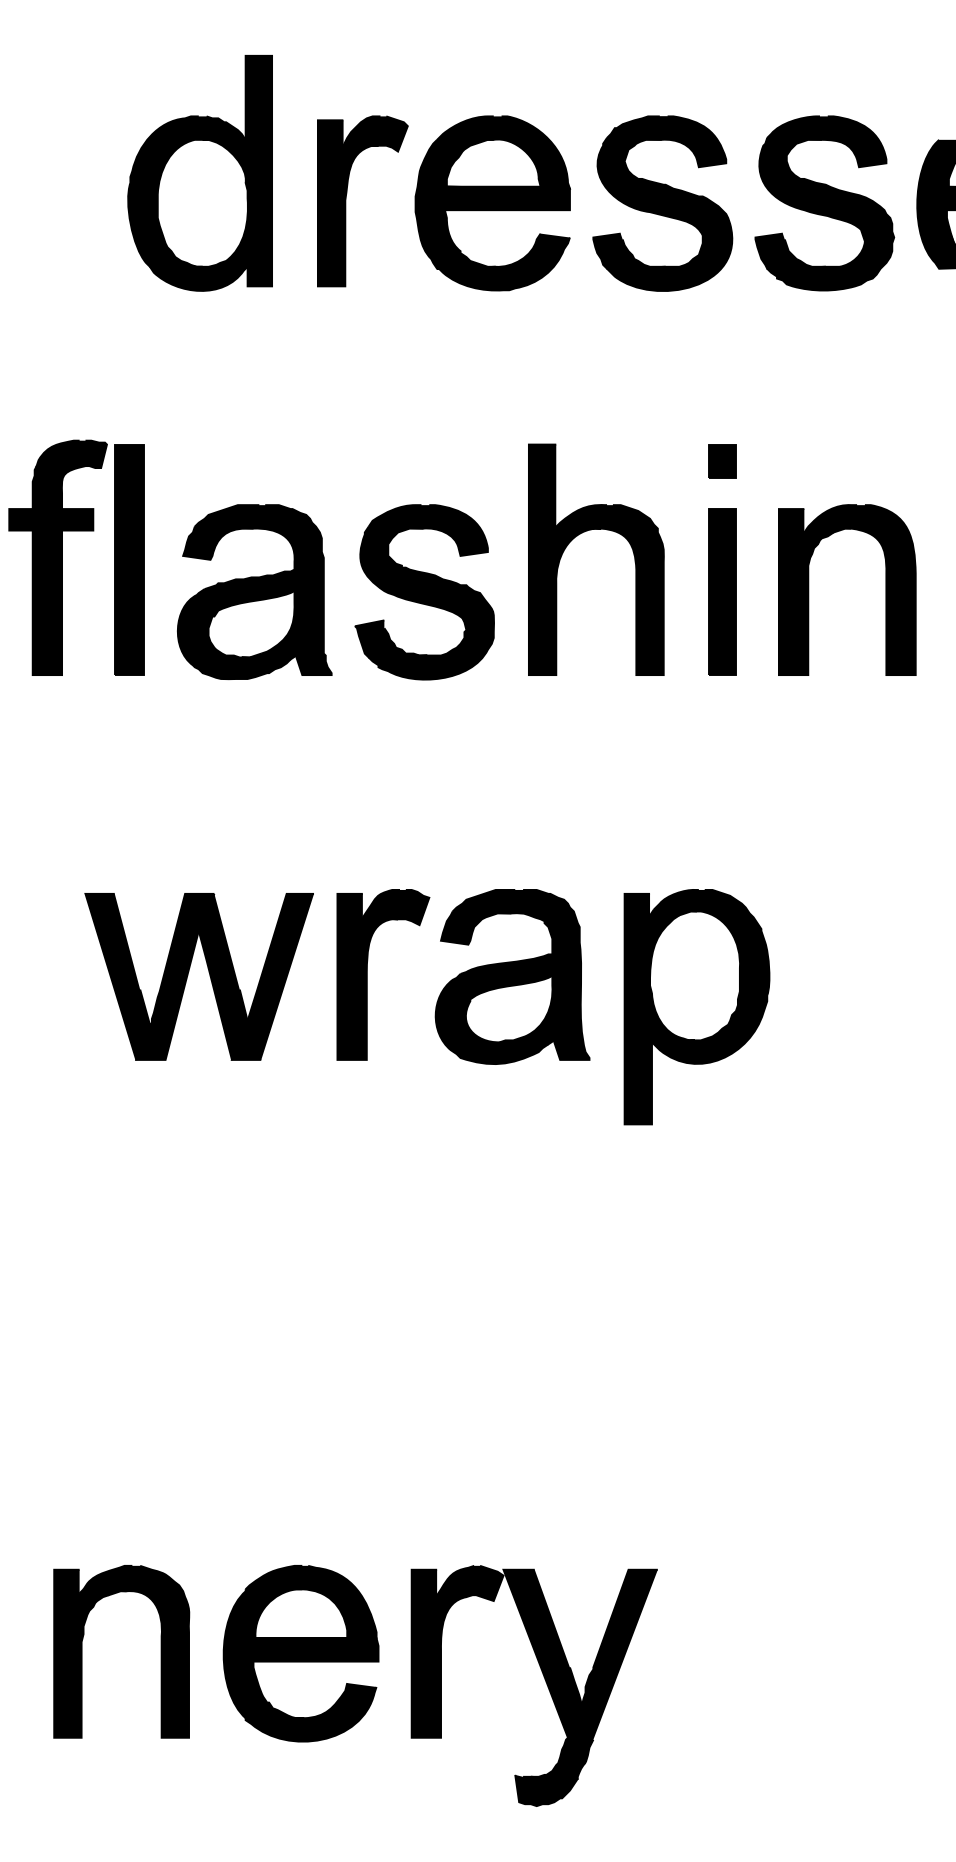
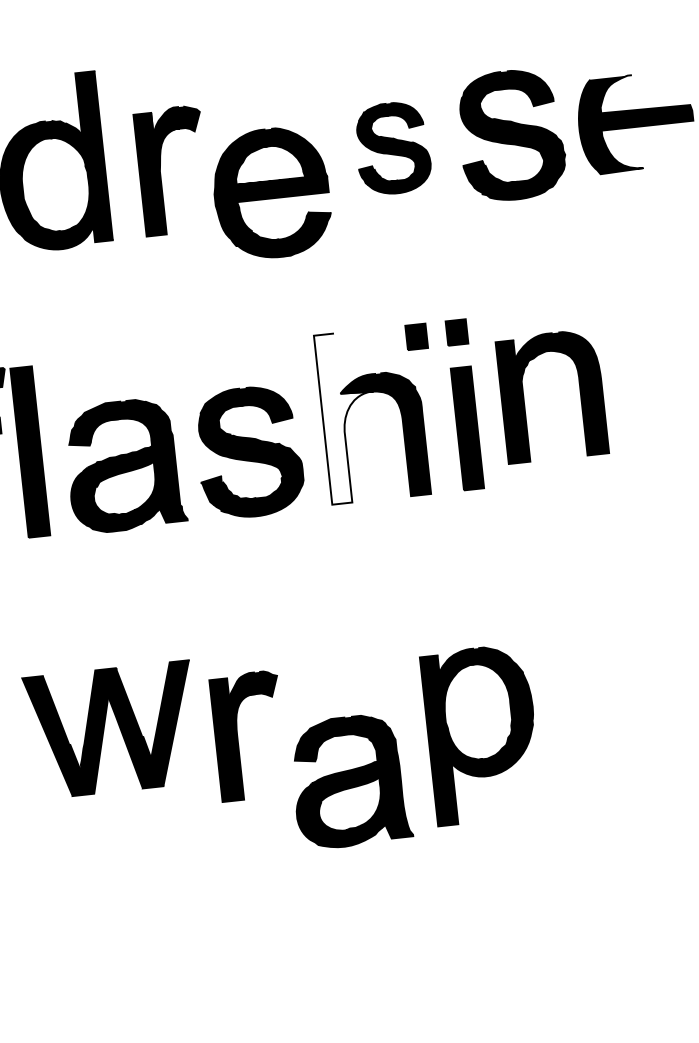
part: (492, 203) -> (271, 193), moved
part: (662, 203) -> (392, 148), size x0.7
part: (667, 461) -> (416, 337), added
fill: (564, 559) -> (349, 417), removed
part: (809, 589) -> (524, 398), moved
part: (188, 975) -> (104, 730), moved
part: (512, 976) -> (350, 781), moved

